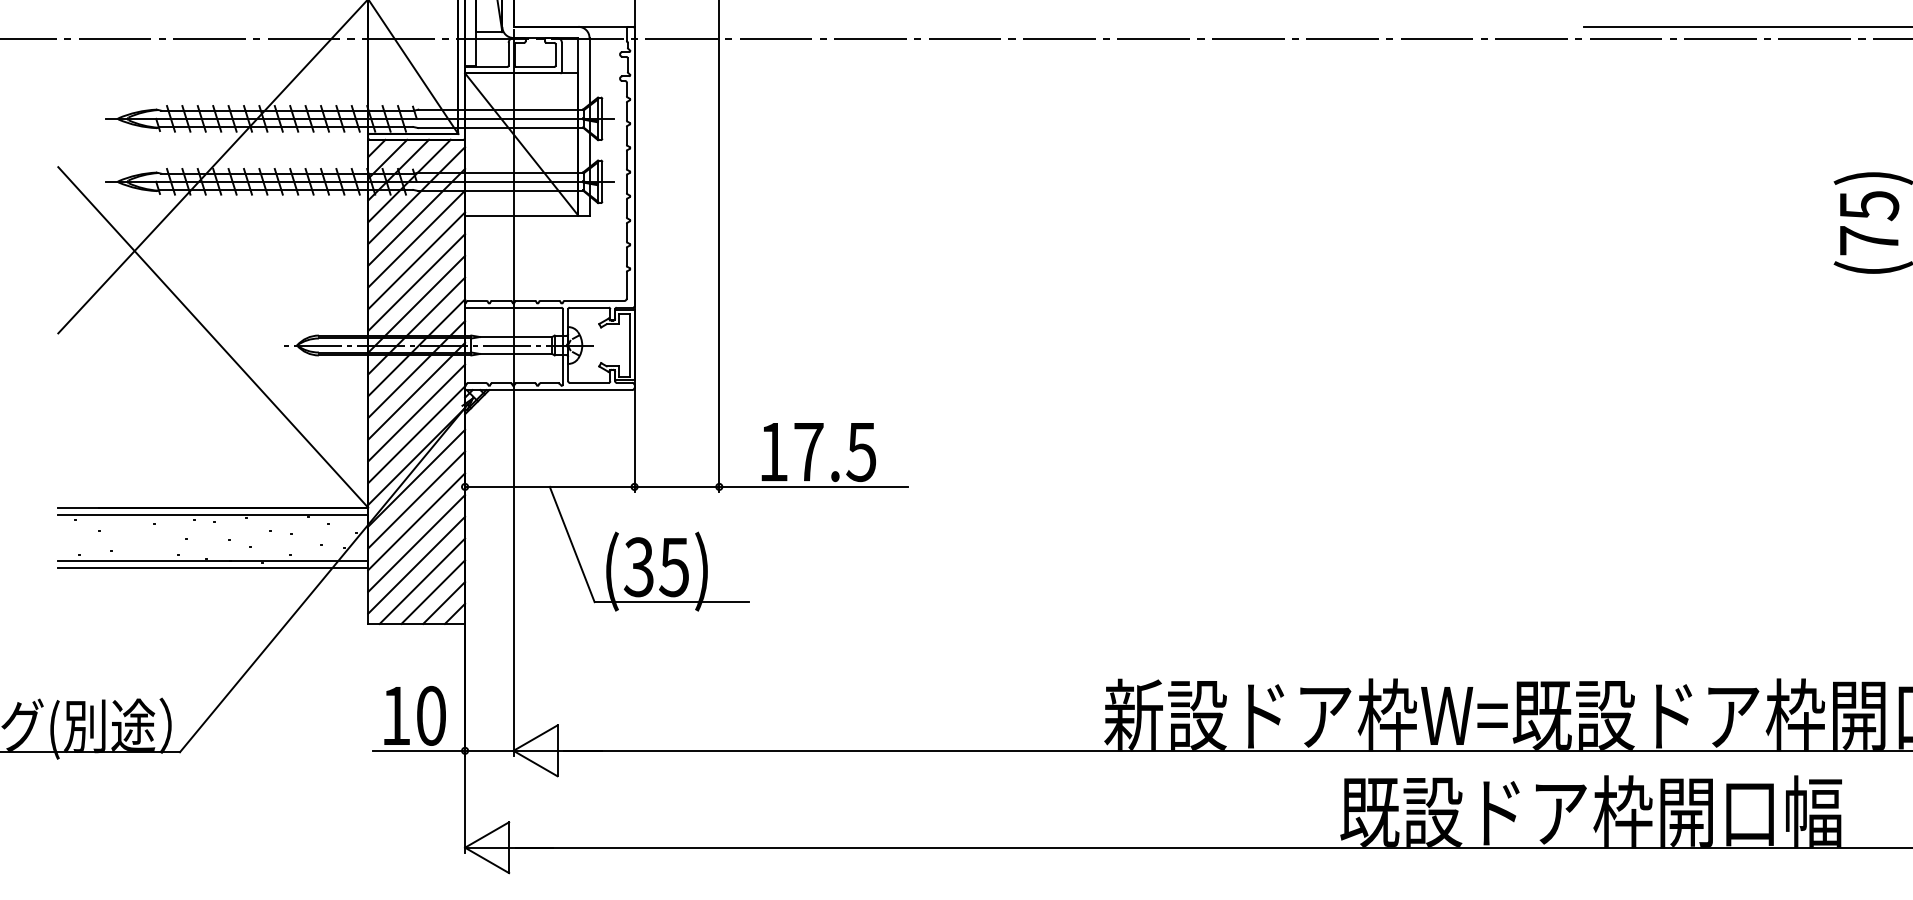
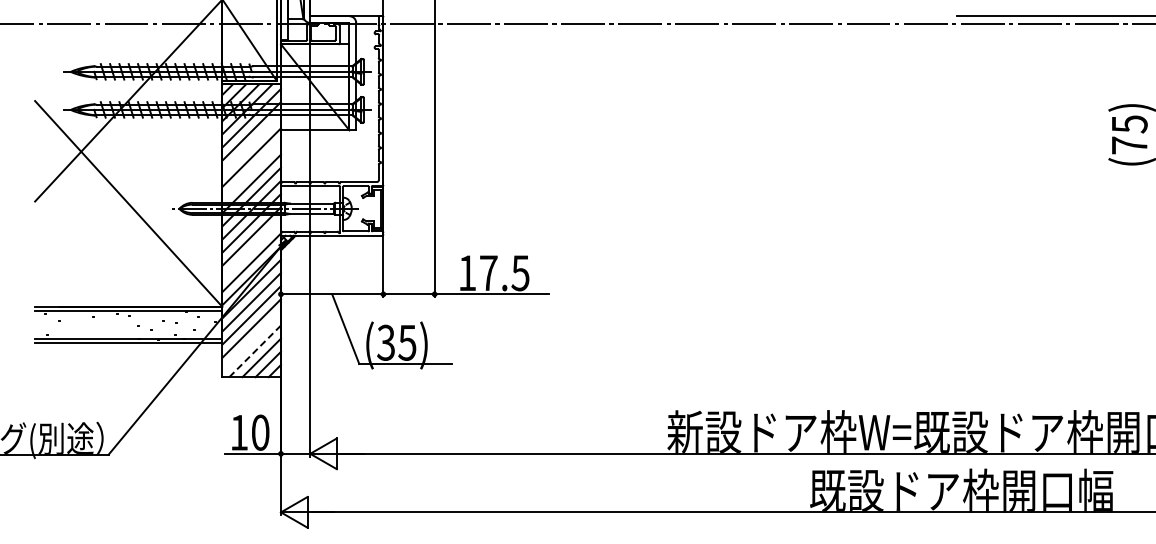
line: (416, 239) -> (251, 144), removed
line: (416, 282) -> (251, 170), removed
line: (416, 412) -> (251, 249), removed
line: (416, 564) -> (251, 341), removed
line: (422, 579) -> (255, 350), solid -> dashed

